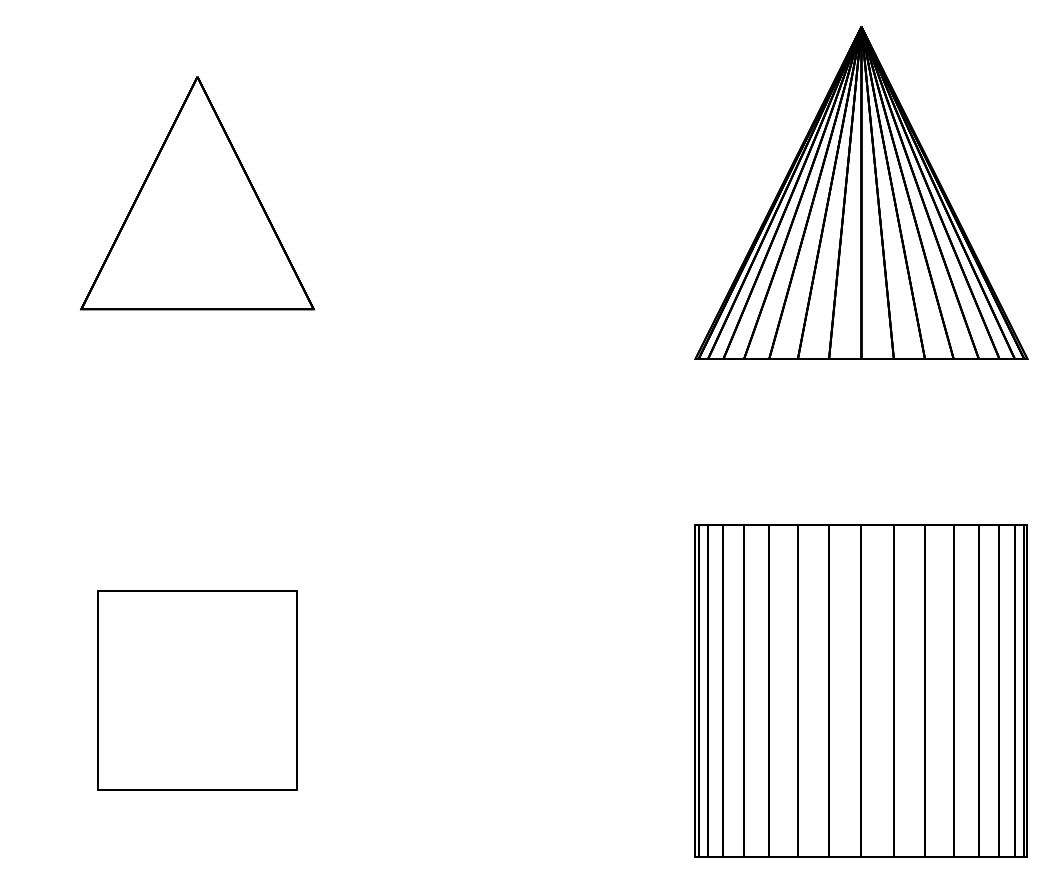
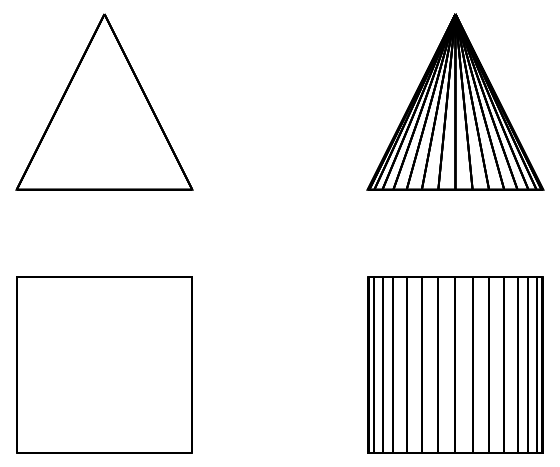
part: (197, 192) -> (104, 101), size x1.43
part: (197, 689) -> (104, 364), size x1.67

